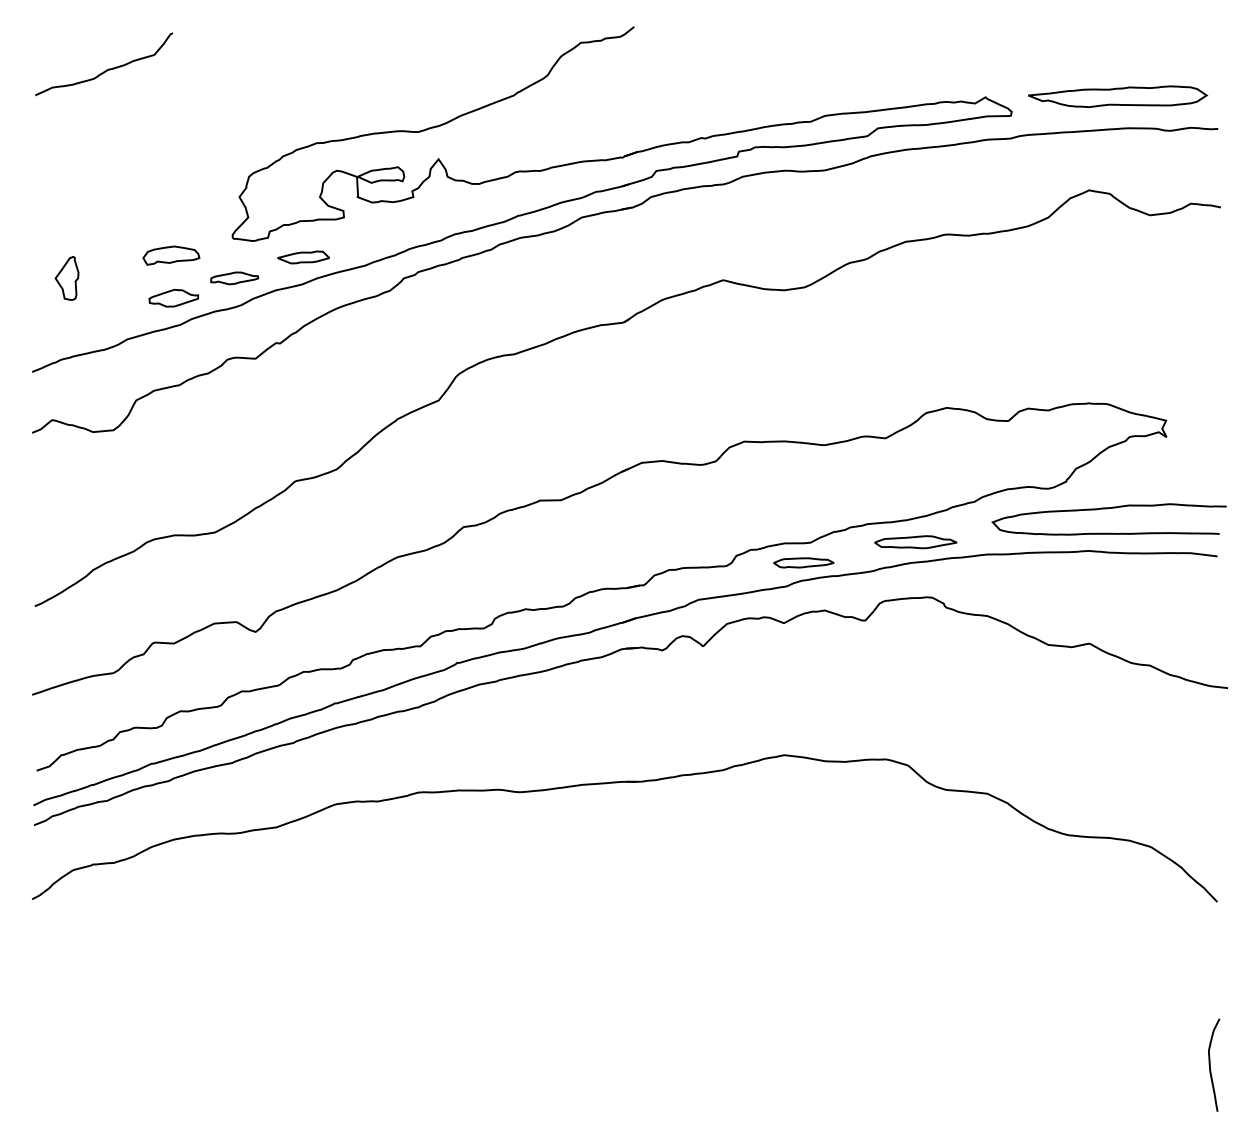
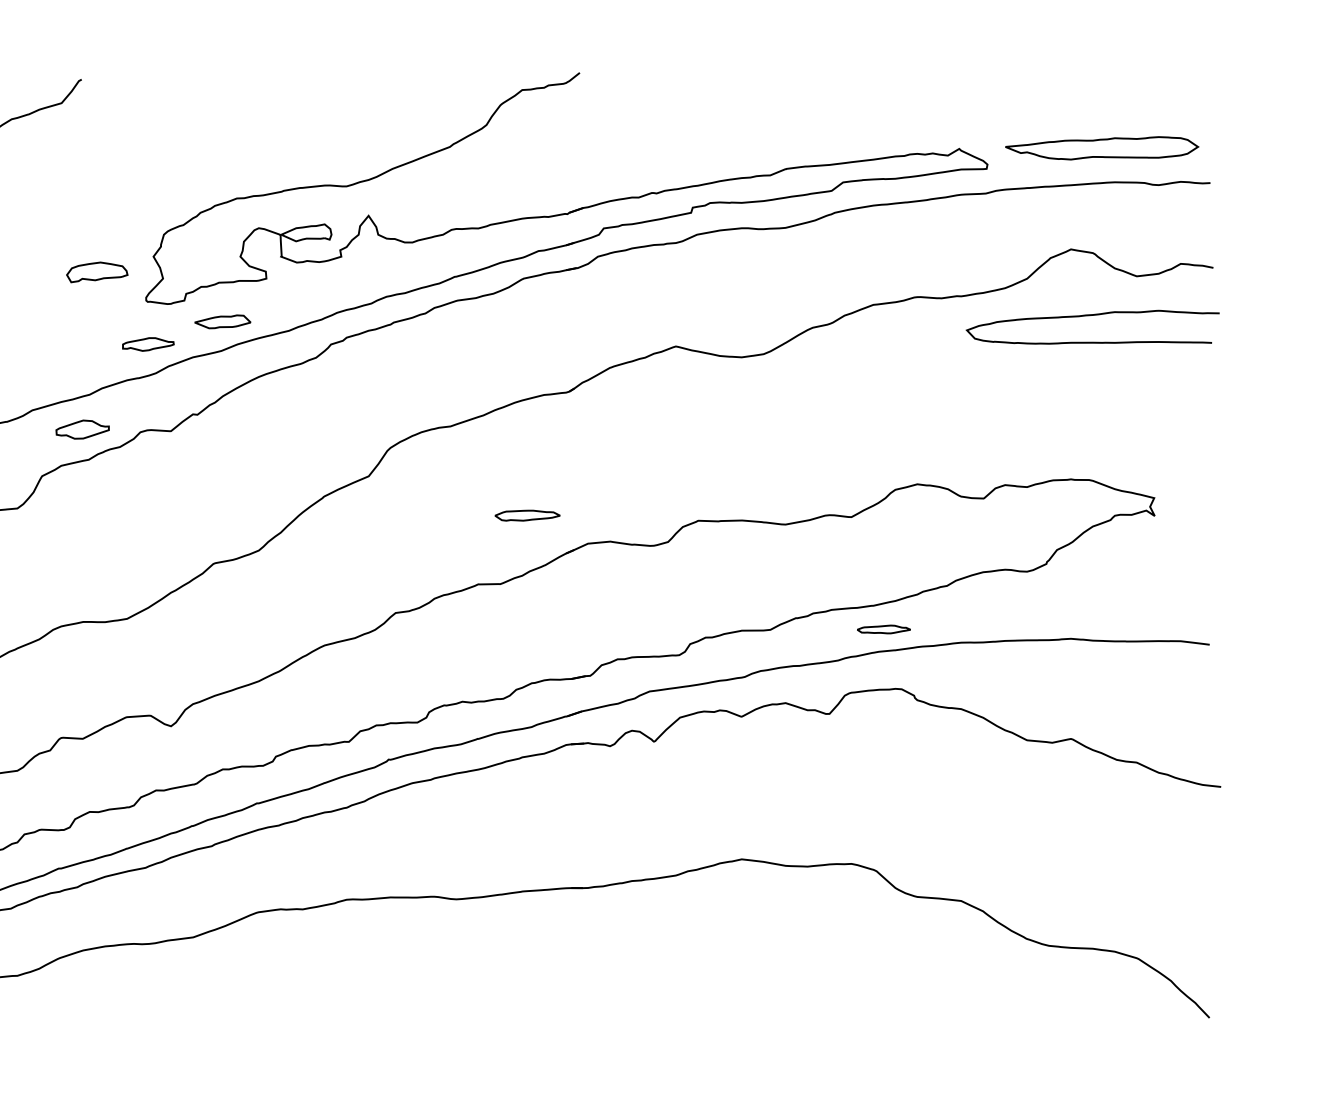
part: (171, 255) -> (97, 272), moved
part: (173, 297) -> (82, 428), moved
curve: (1108, 509) -> (1092, 316), moved
part: (915, 542) -> (883, 629), size x0.6
part: (803, 562) -> (527, 515), moved

